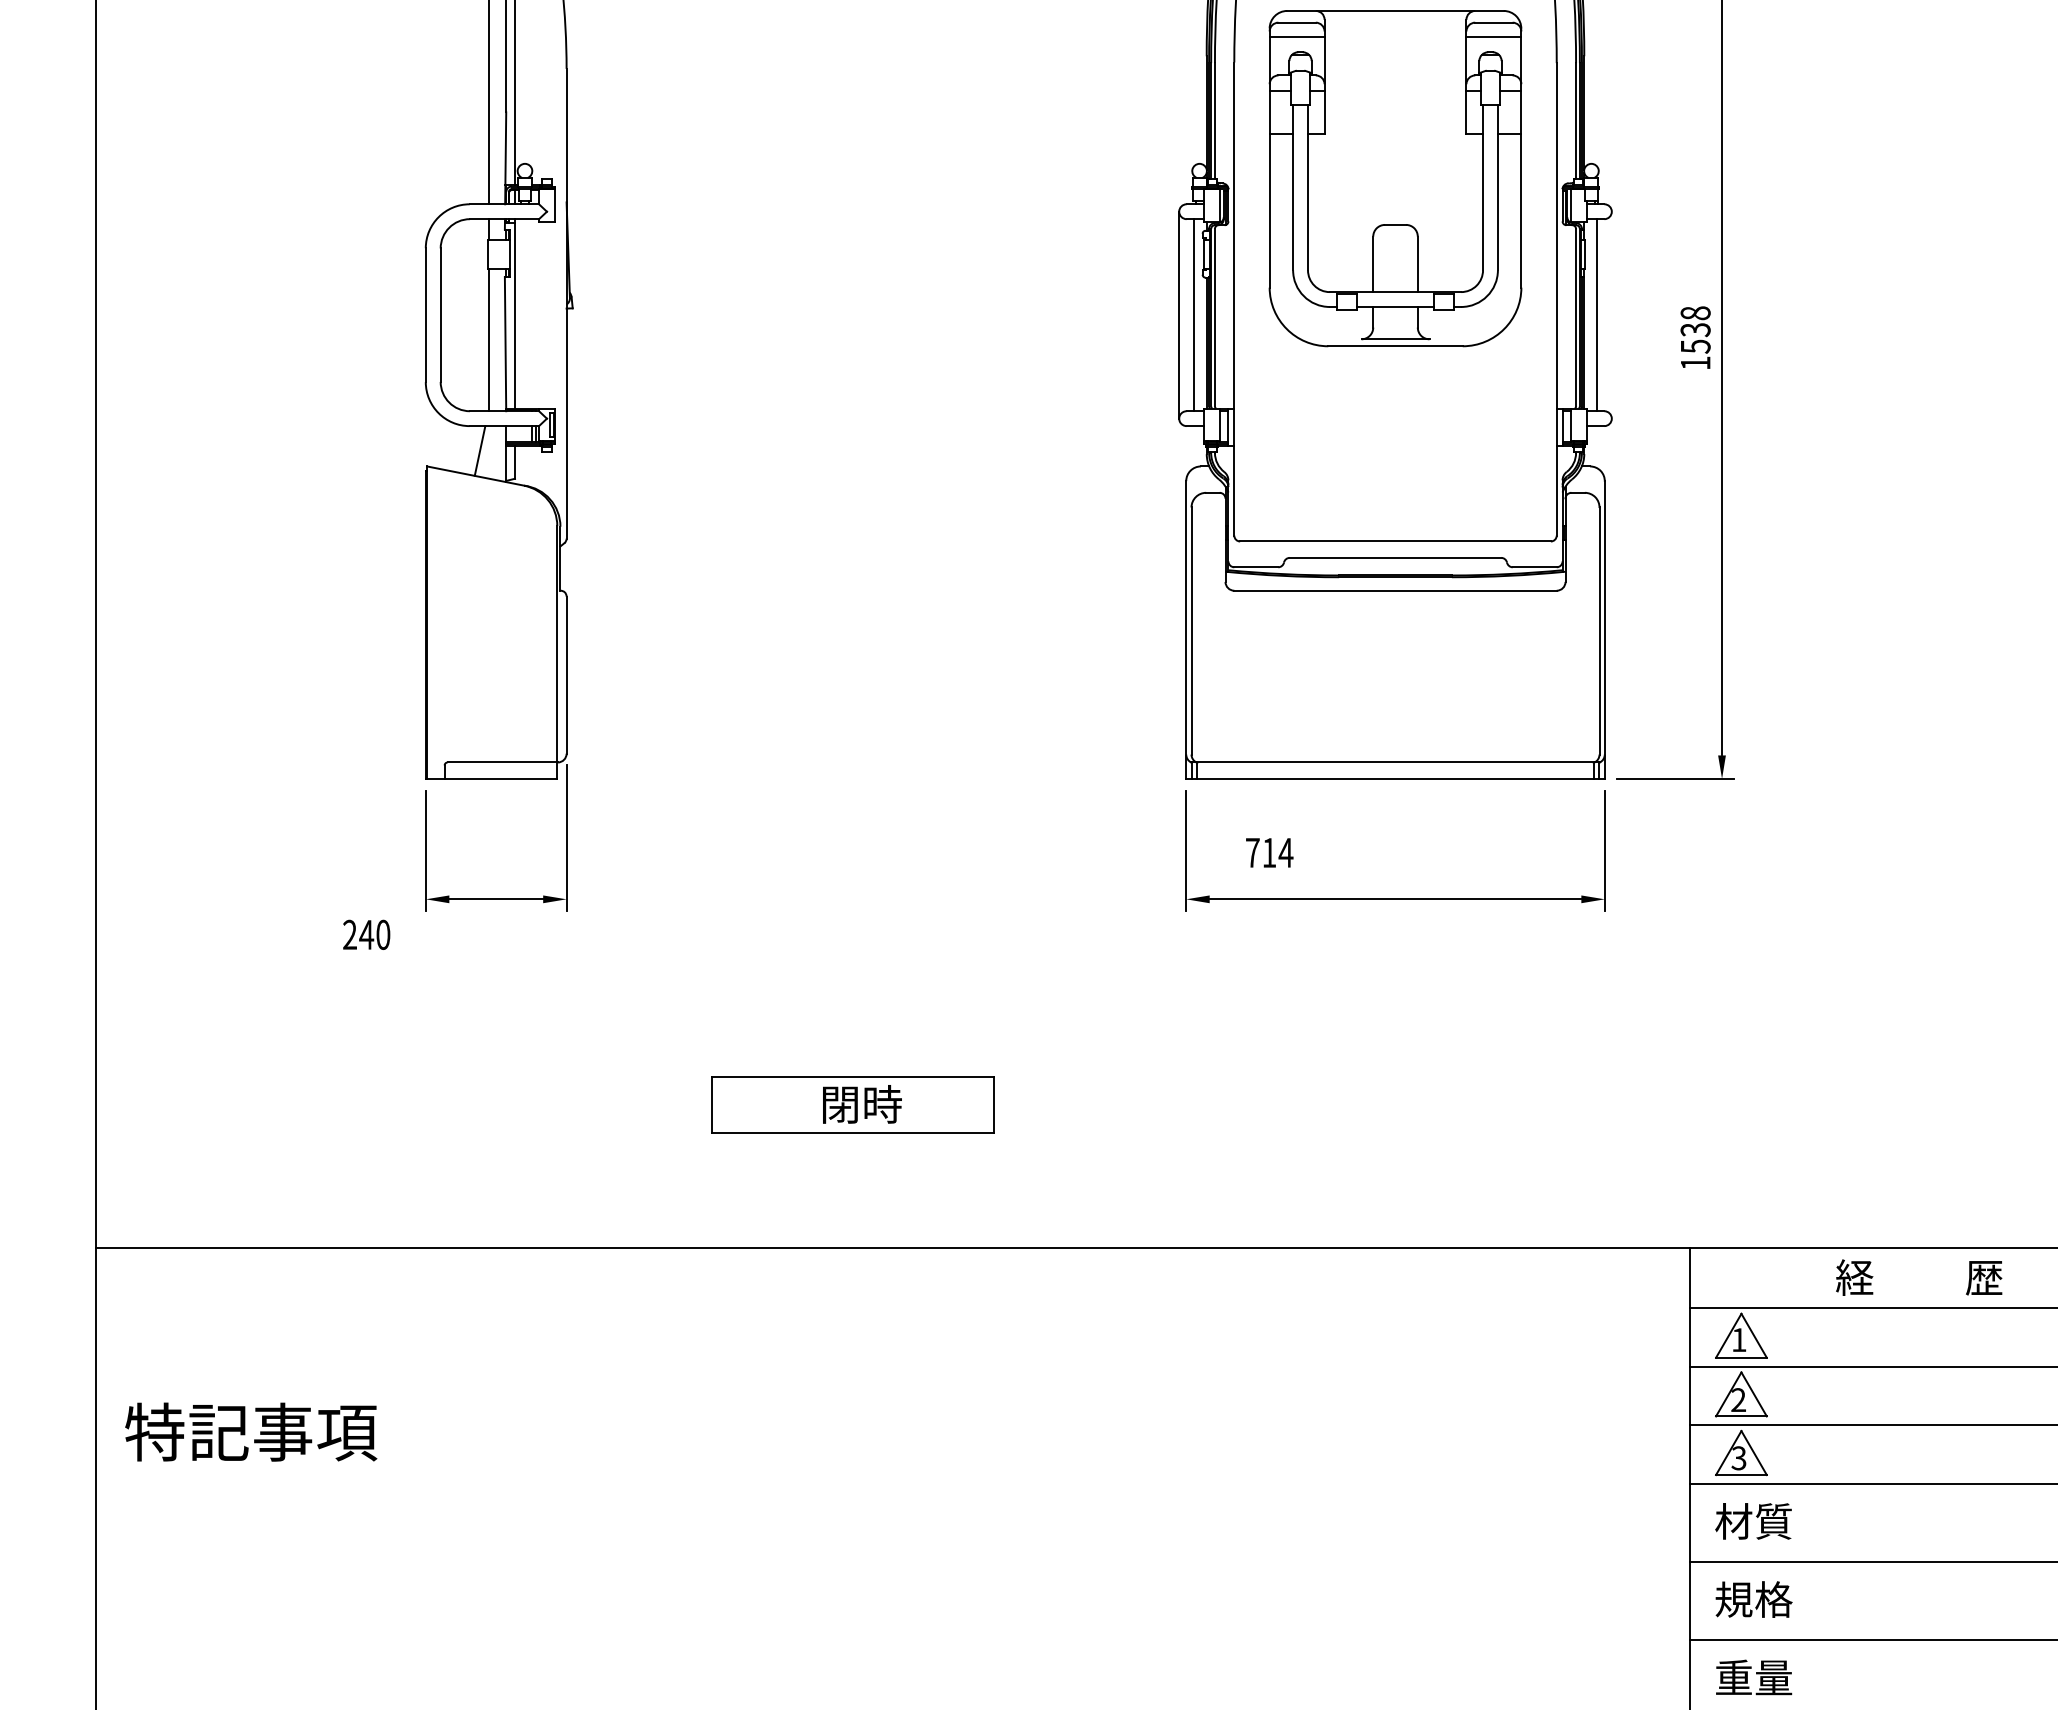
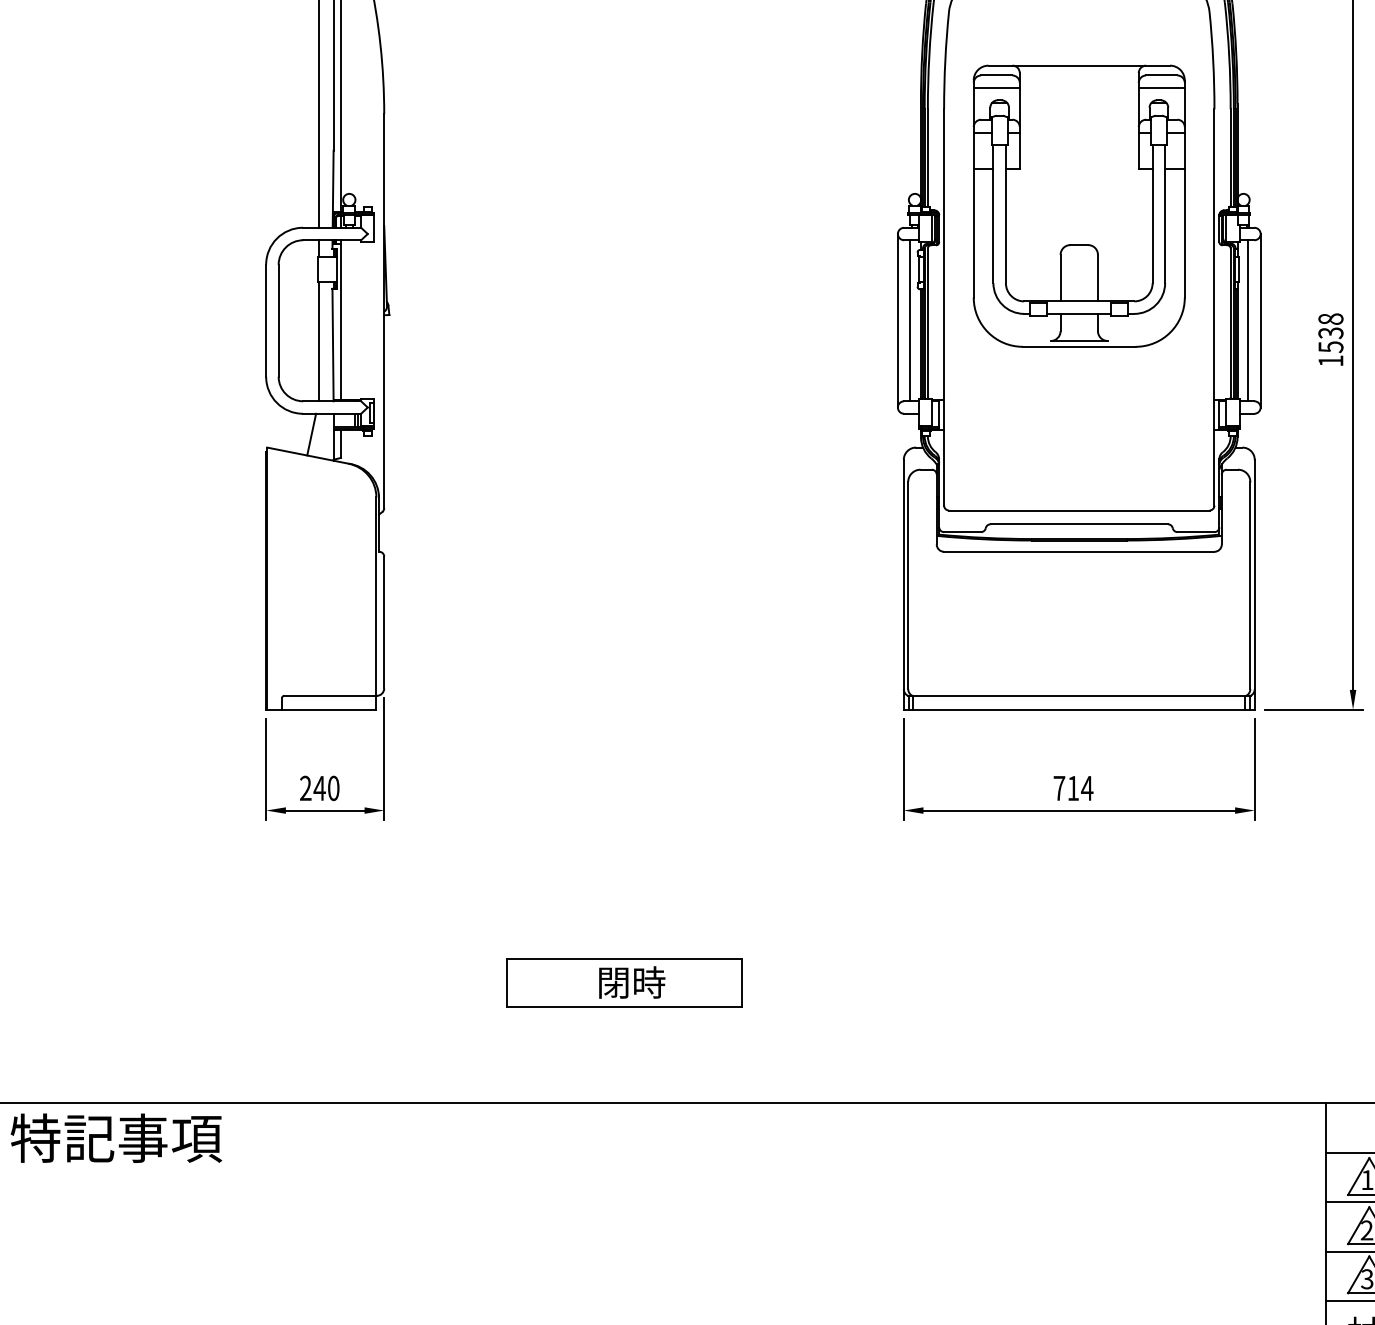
line: (1611, 314) -> (1260, 320), added
text: (1269, 852) -> (1073, 788), moved
text: (366, 934) -> (319, 788), moved
text: (251, 1431) -> (116, 1137), moved

